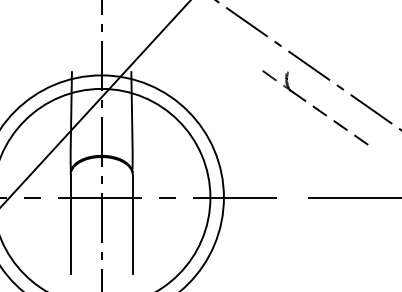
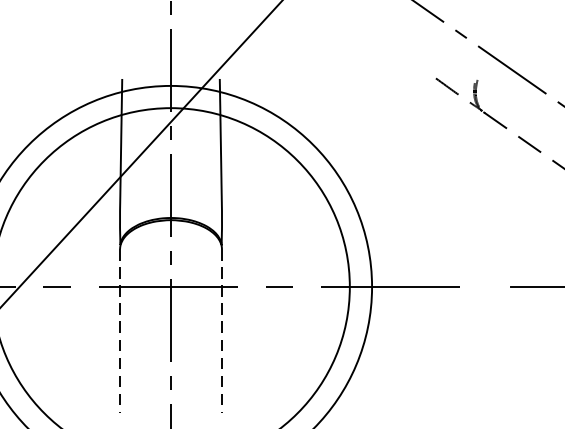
line: (70, 224) -> (119, 331), solid -> dashed
line: (132, 224) -> (221, 331), solid -> dashed

